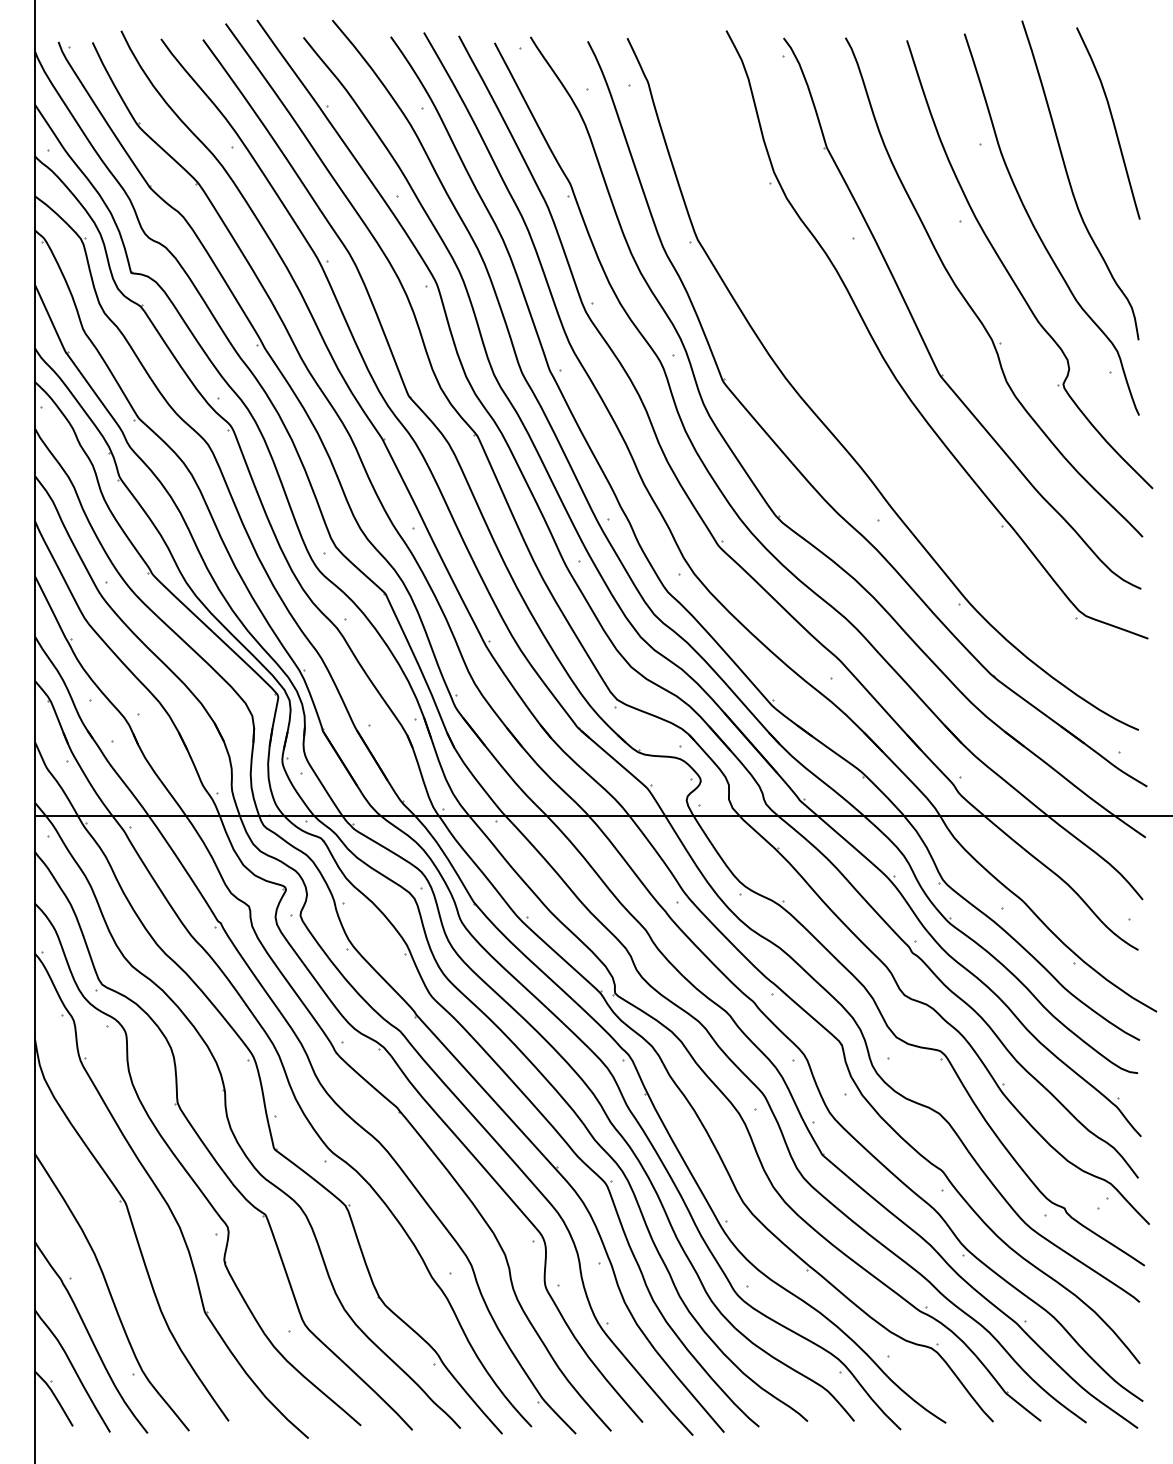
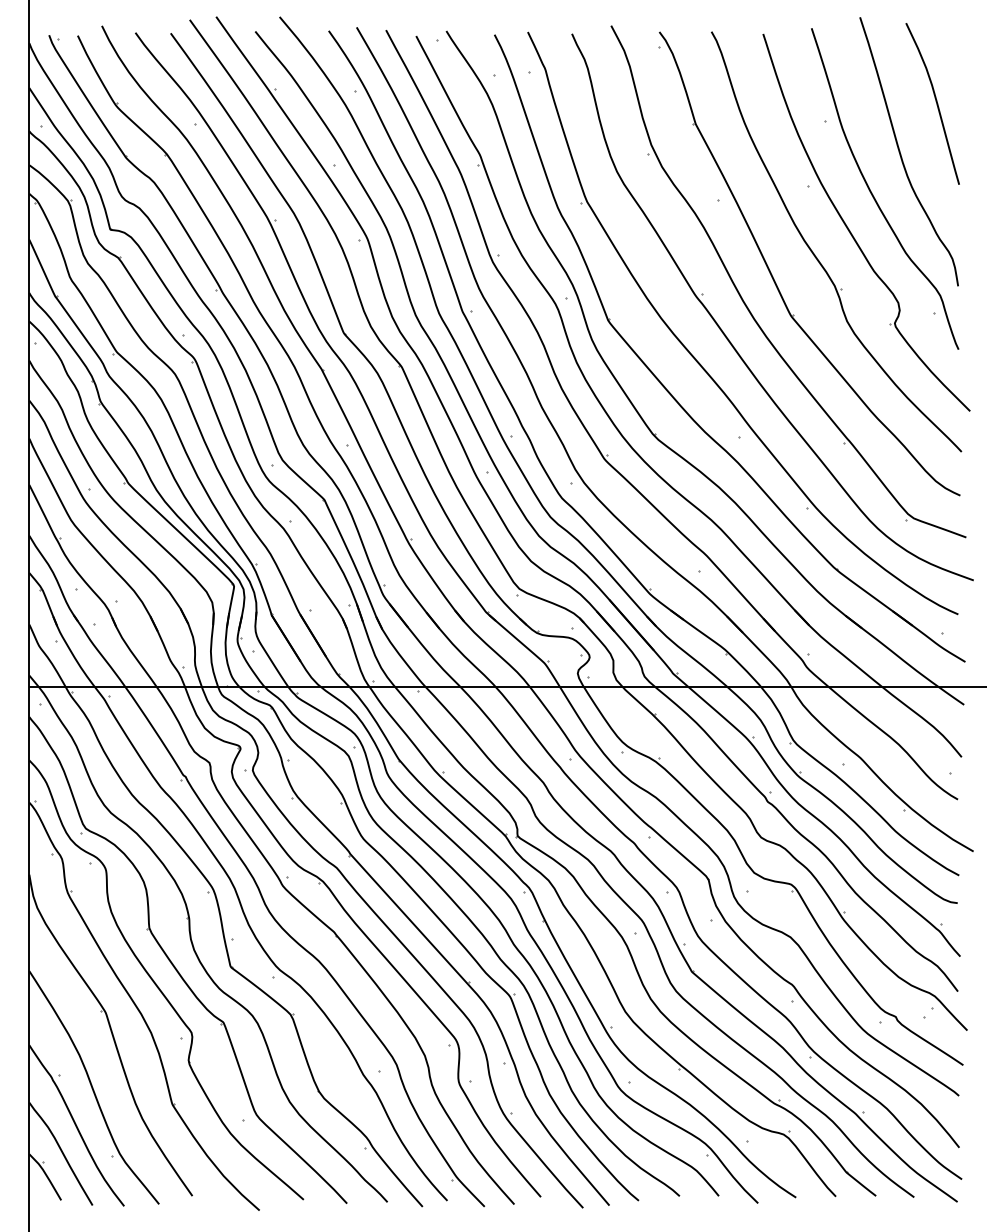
part: (864, 400) -> (727, 337), added

